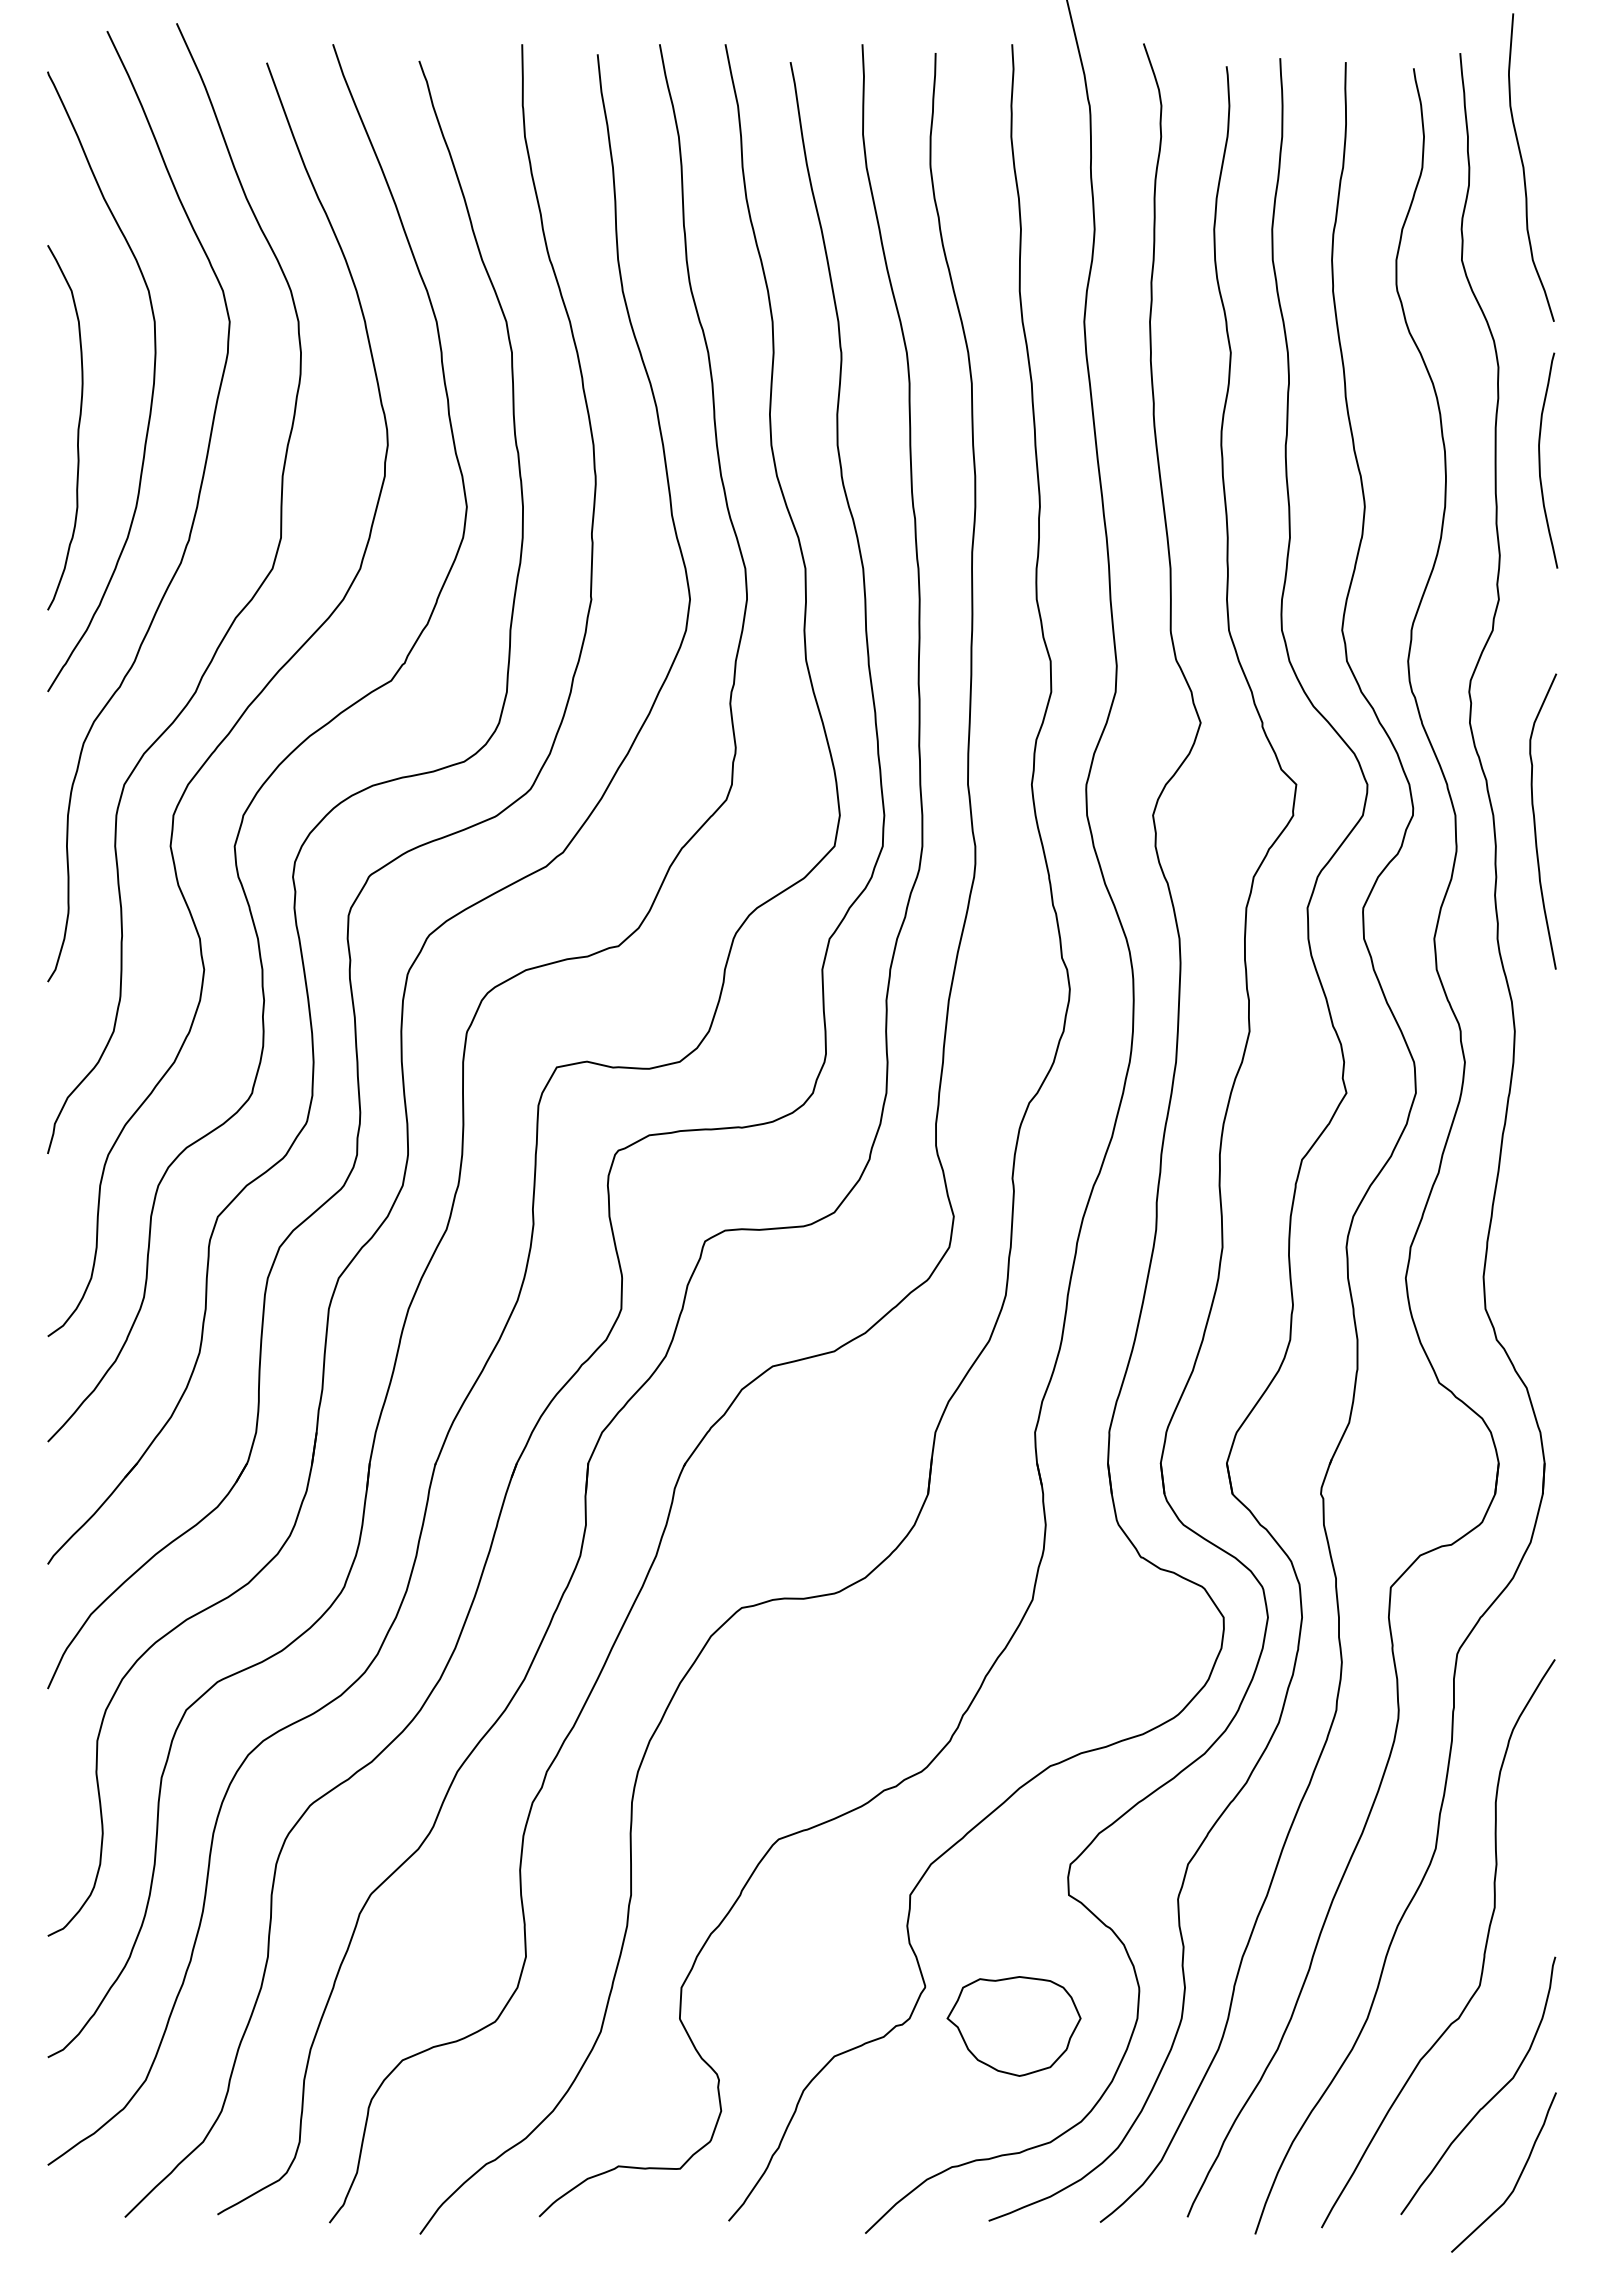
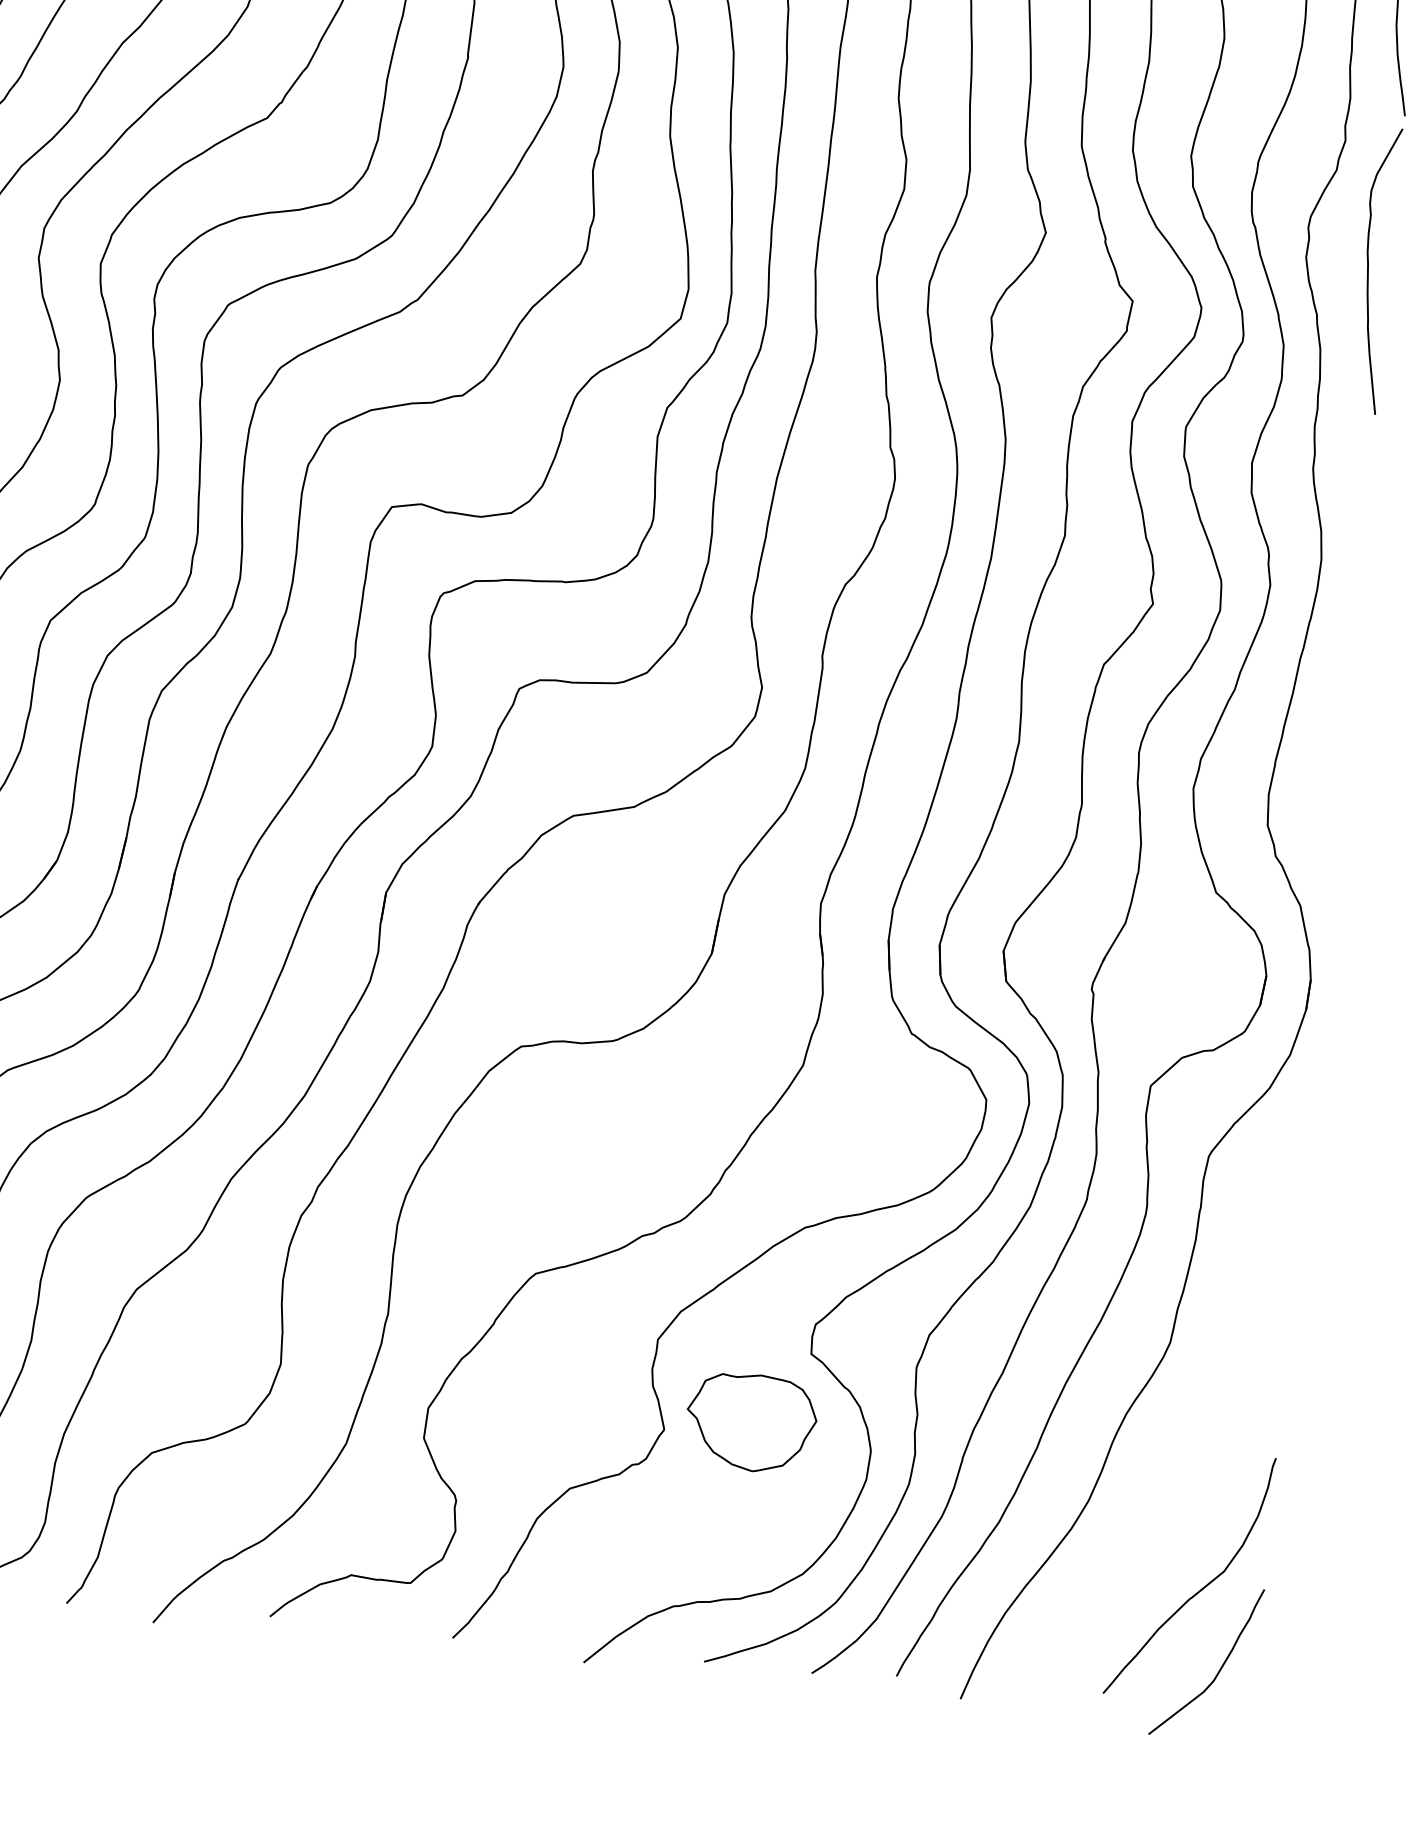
curve: (1535, 821) -> (1368, 269), moved
curve: (1483, 1953) -> (1206, 1448), removed
part: (1013, 2026) -> (750, 1422), moved

